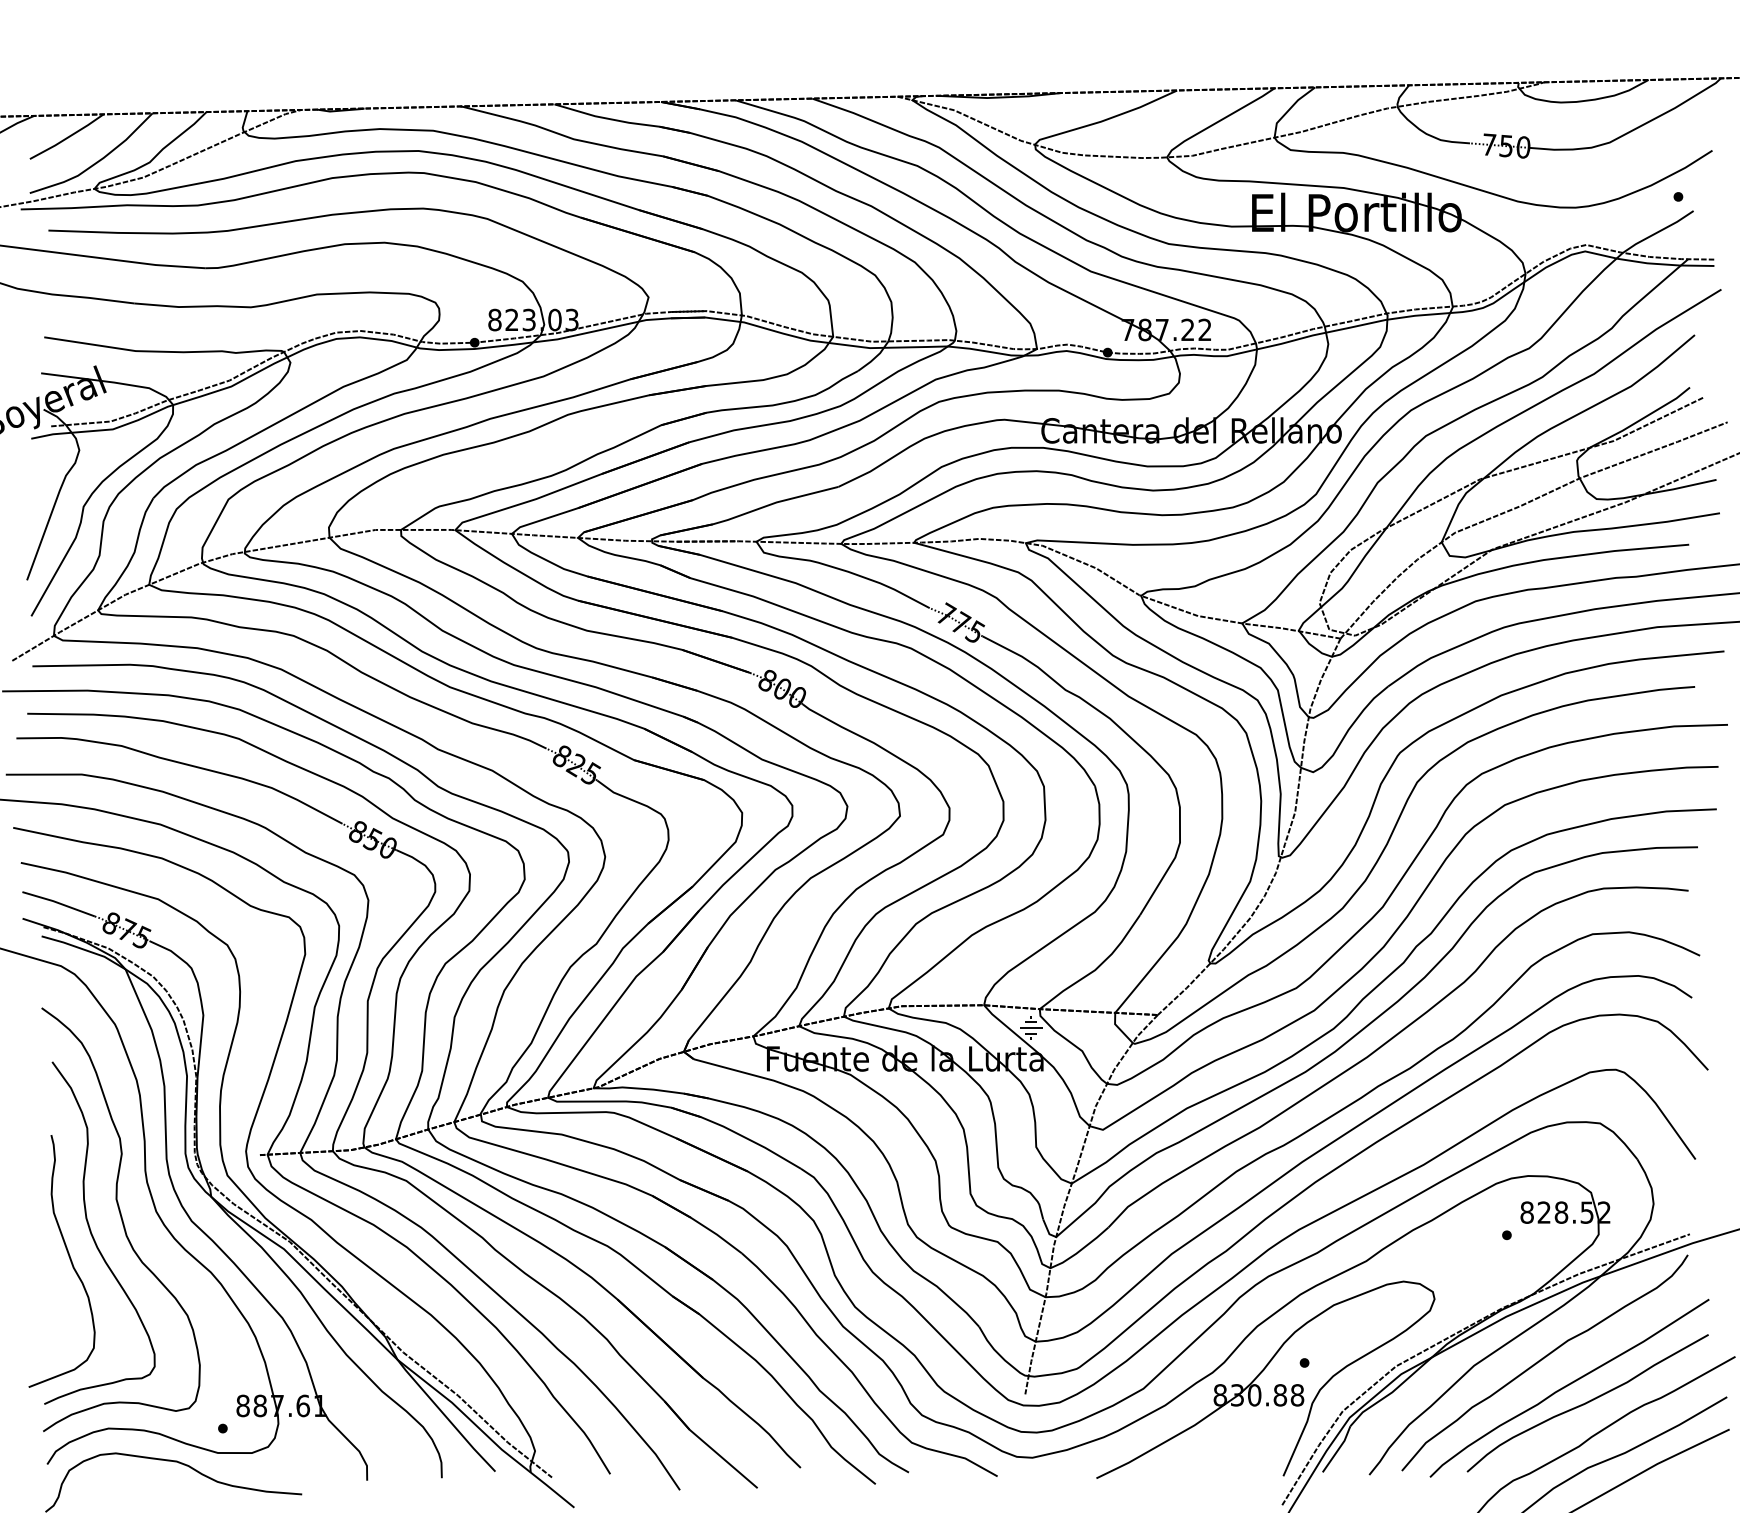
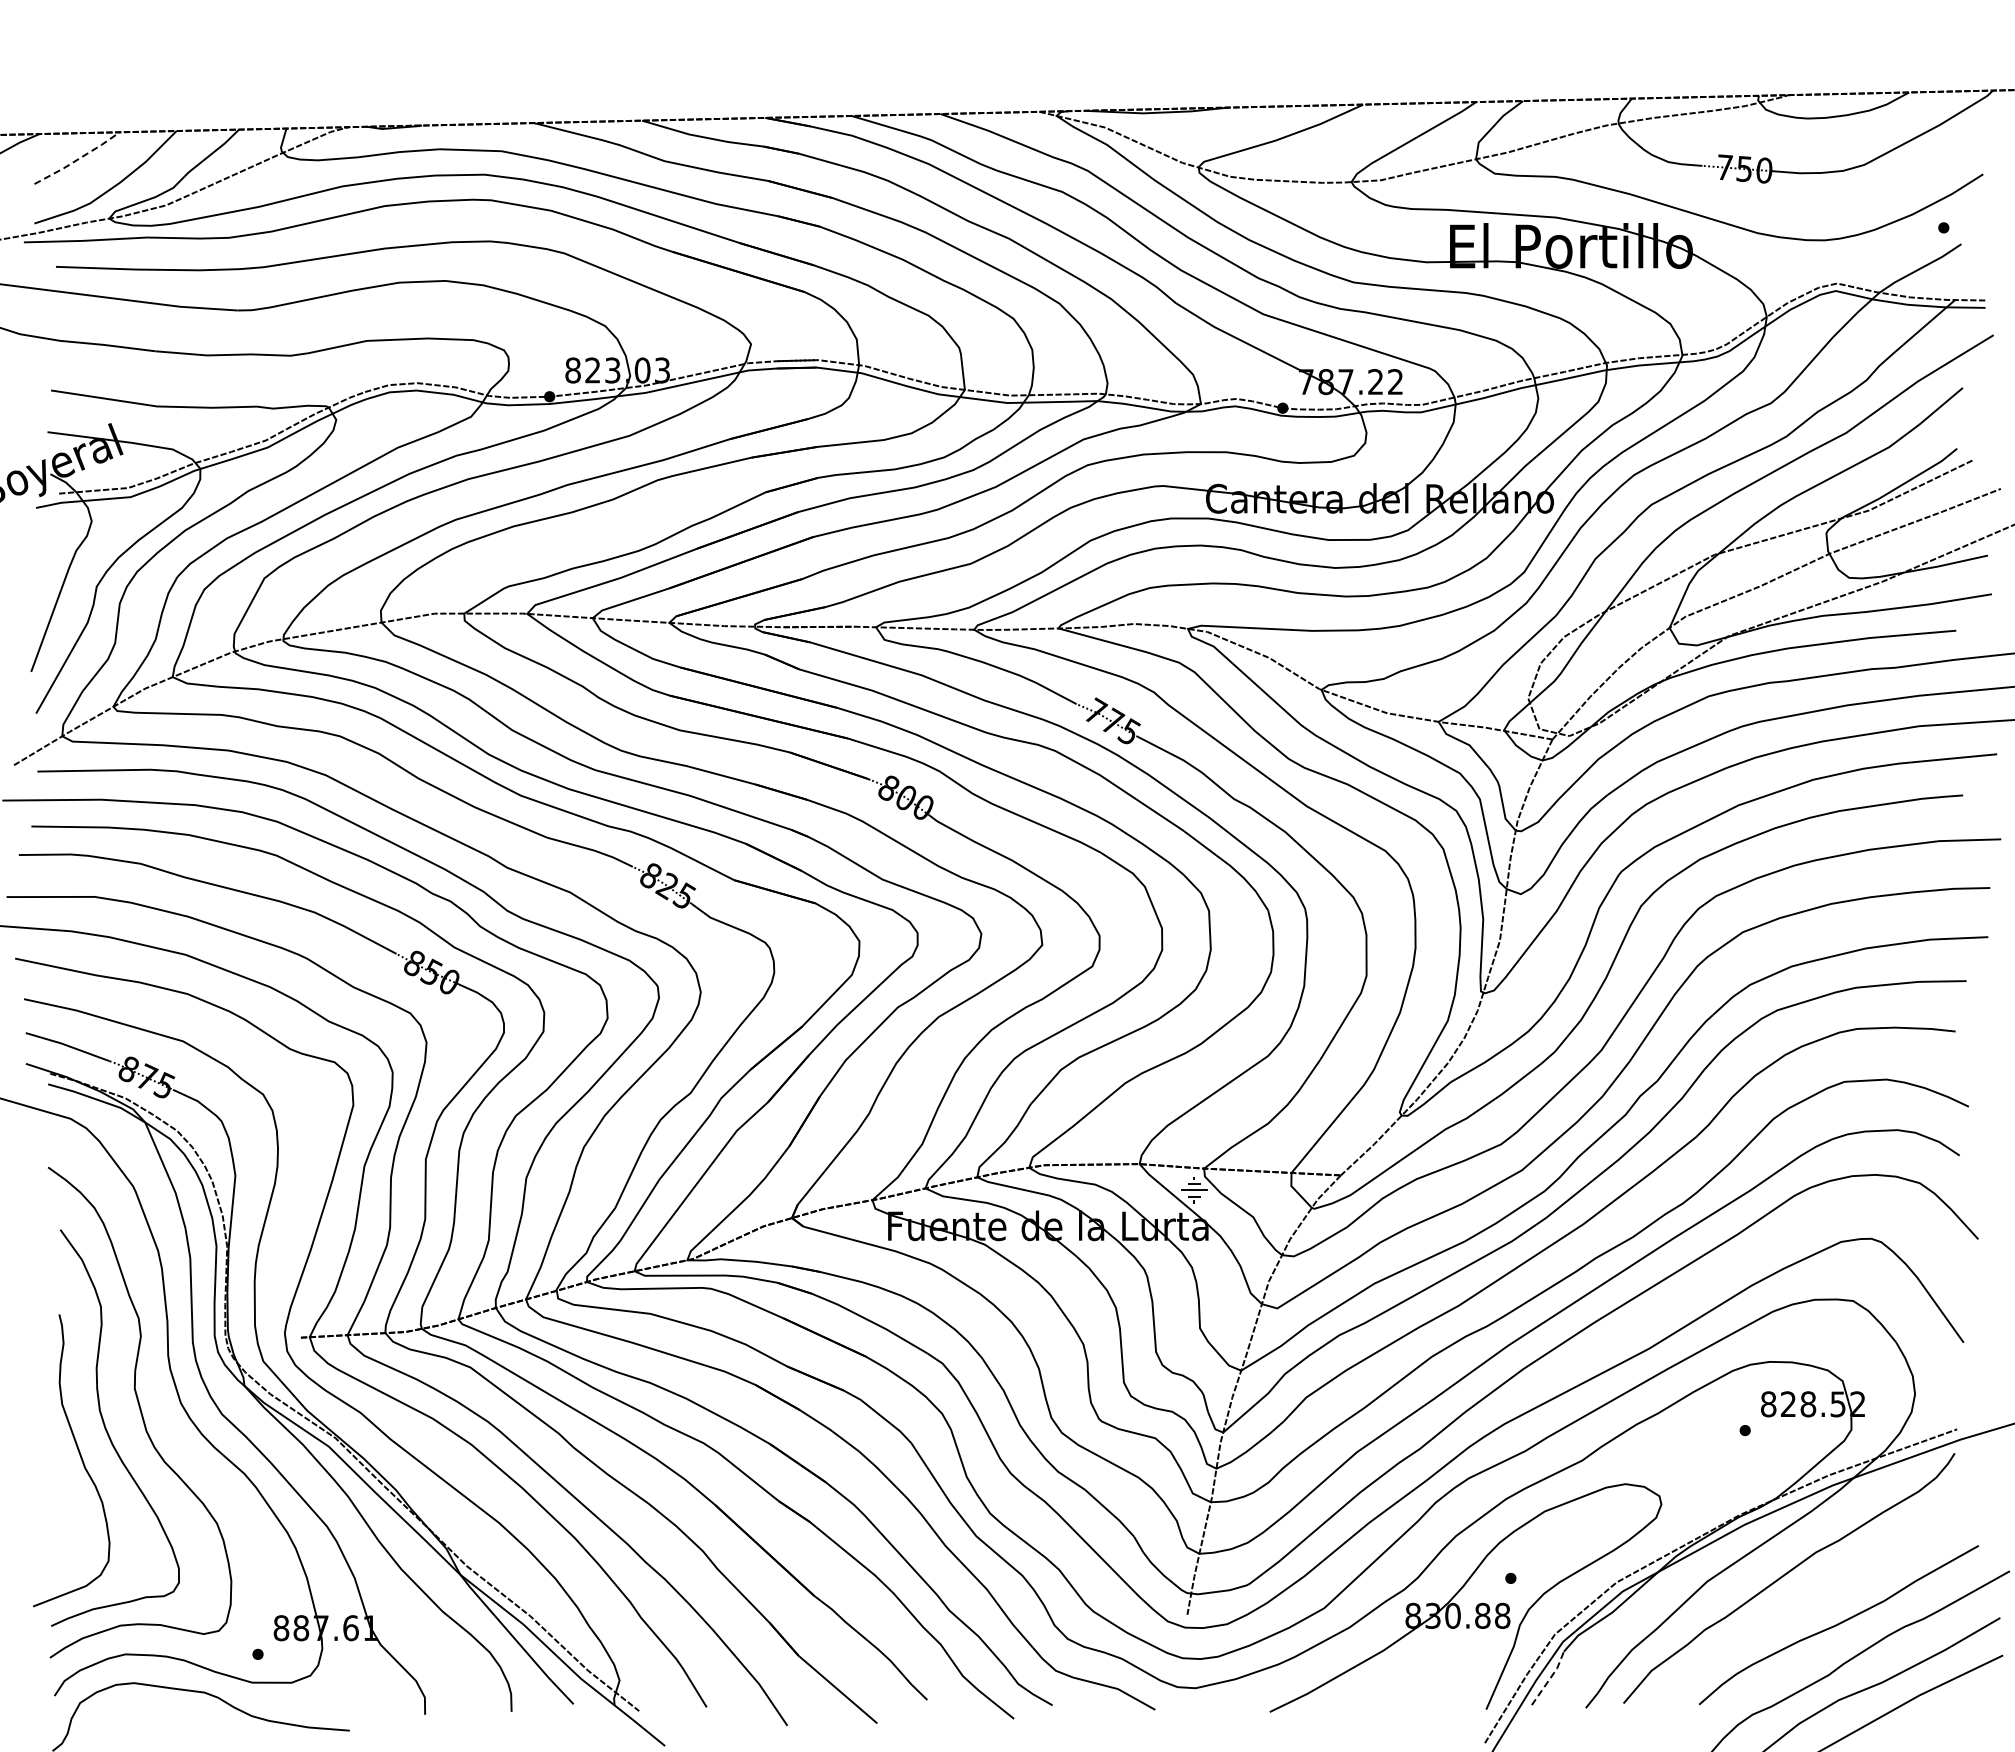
line: (67, 137) -> (78, 159), solid -> dashed
curve: (1567, 1386) -> (1815, 1605), removed
line: (1338, 1449) -> (1550, 1678), solid -> dashed

